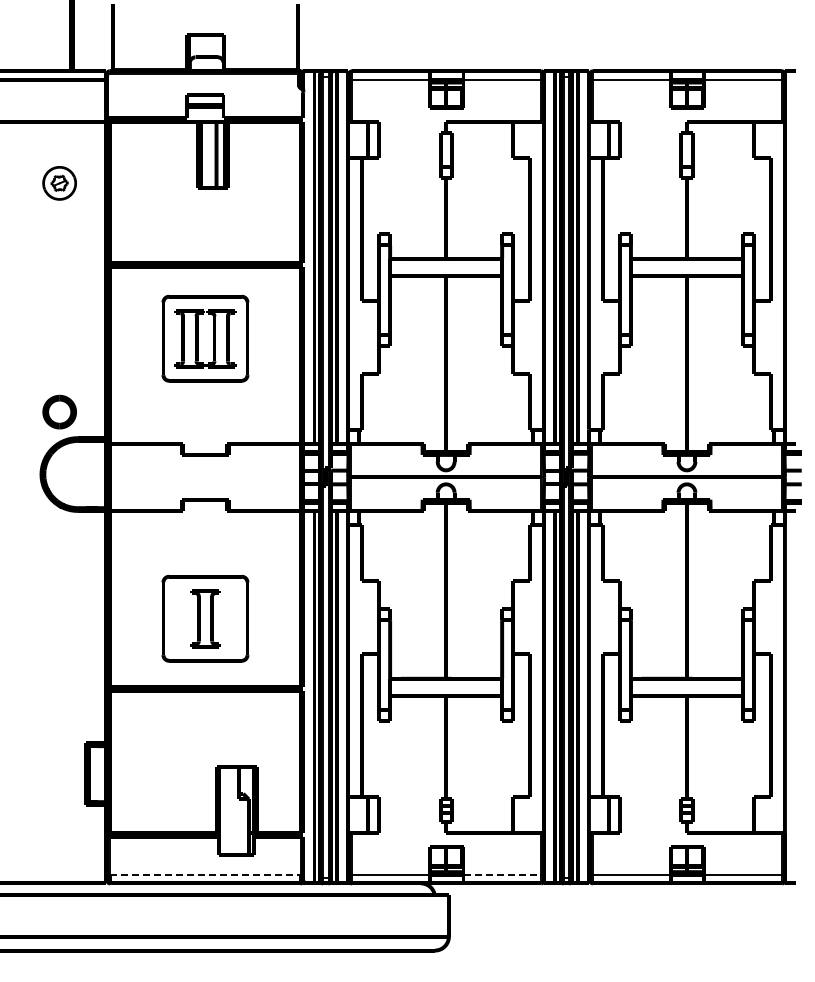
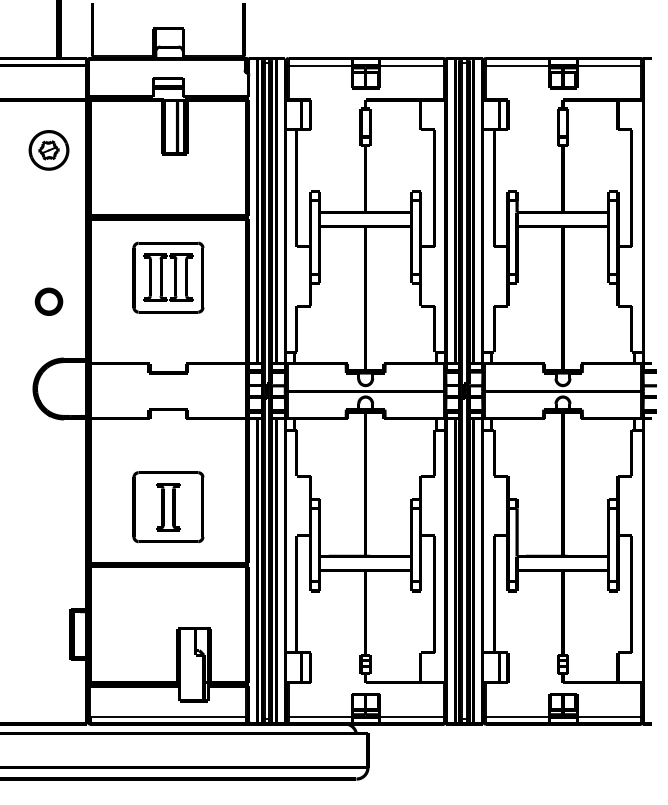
part: (59, 183) -> (48, 150), size x1.43
part: (59, 411) -> (48, 301), moved
line: (205, 874) -> (168, 716), dashed -> solid
line: (502, 874) -> (411, 716), dashed -> solid

